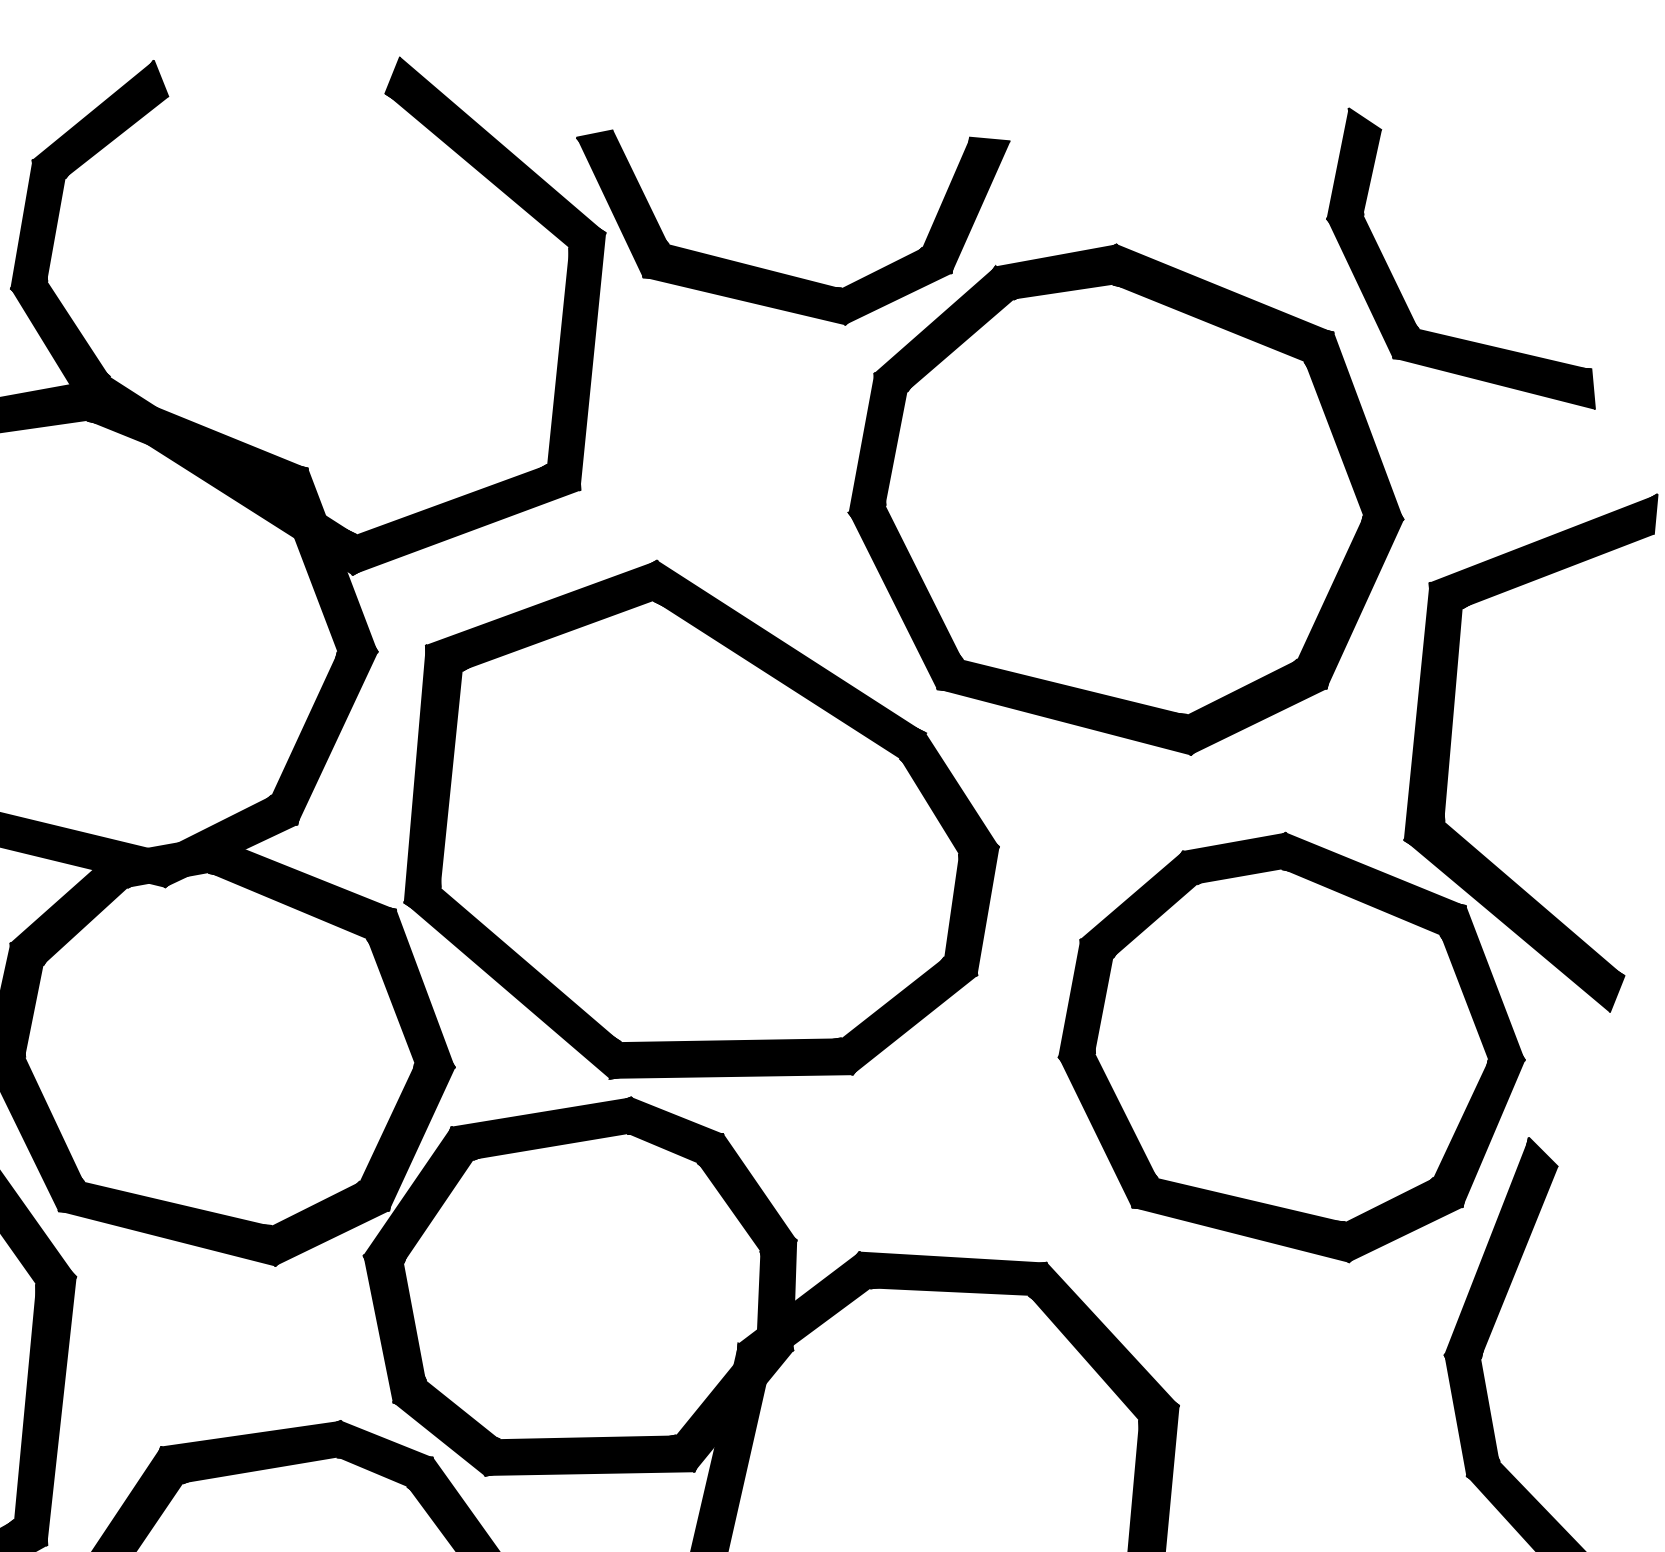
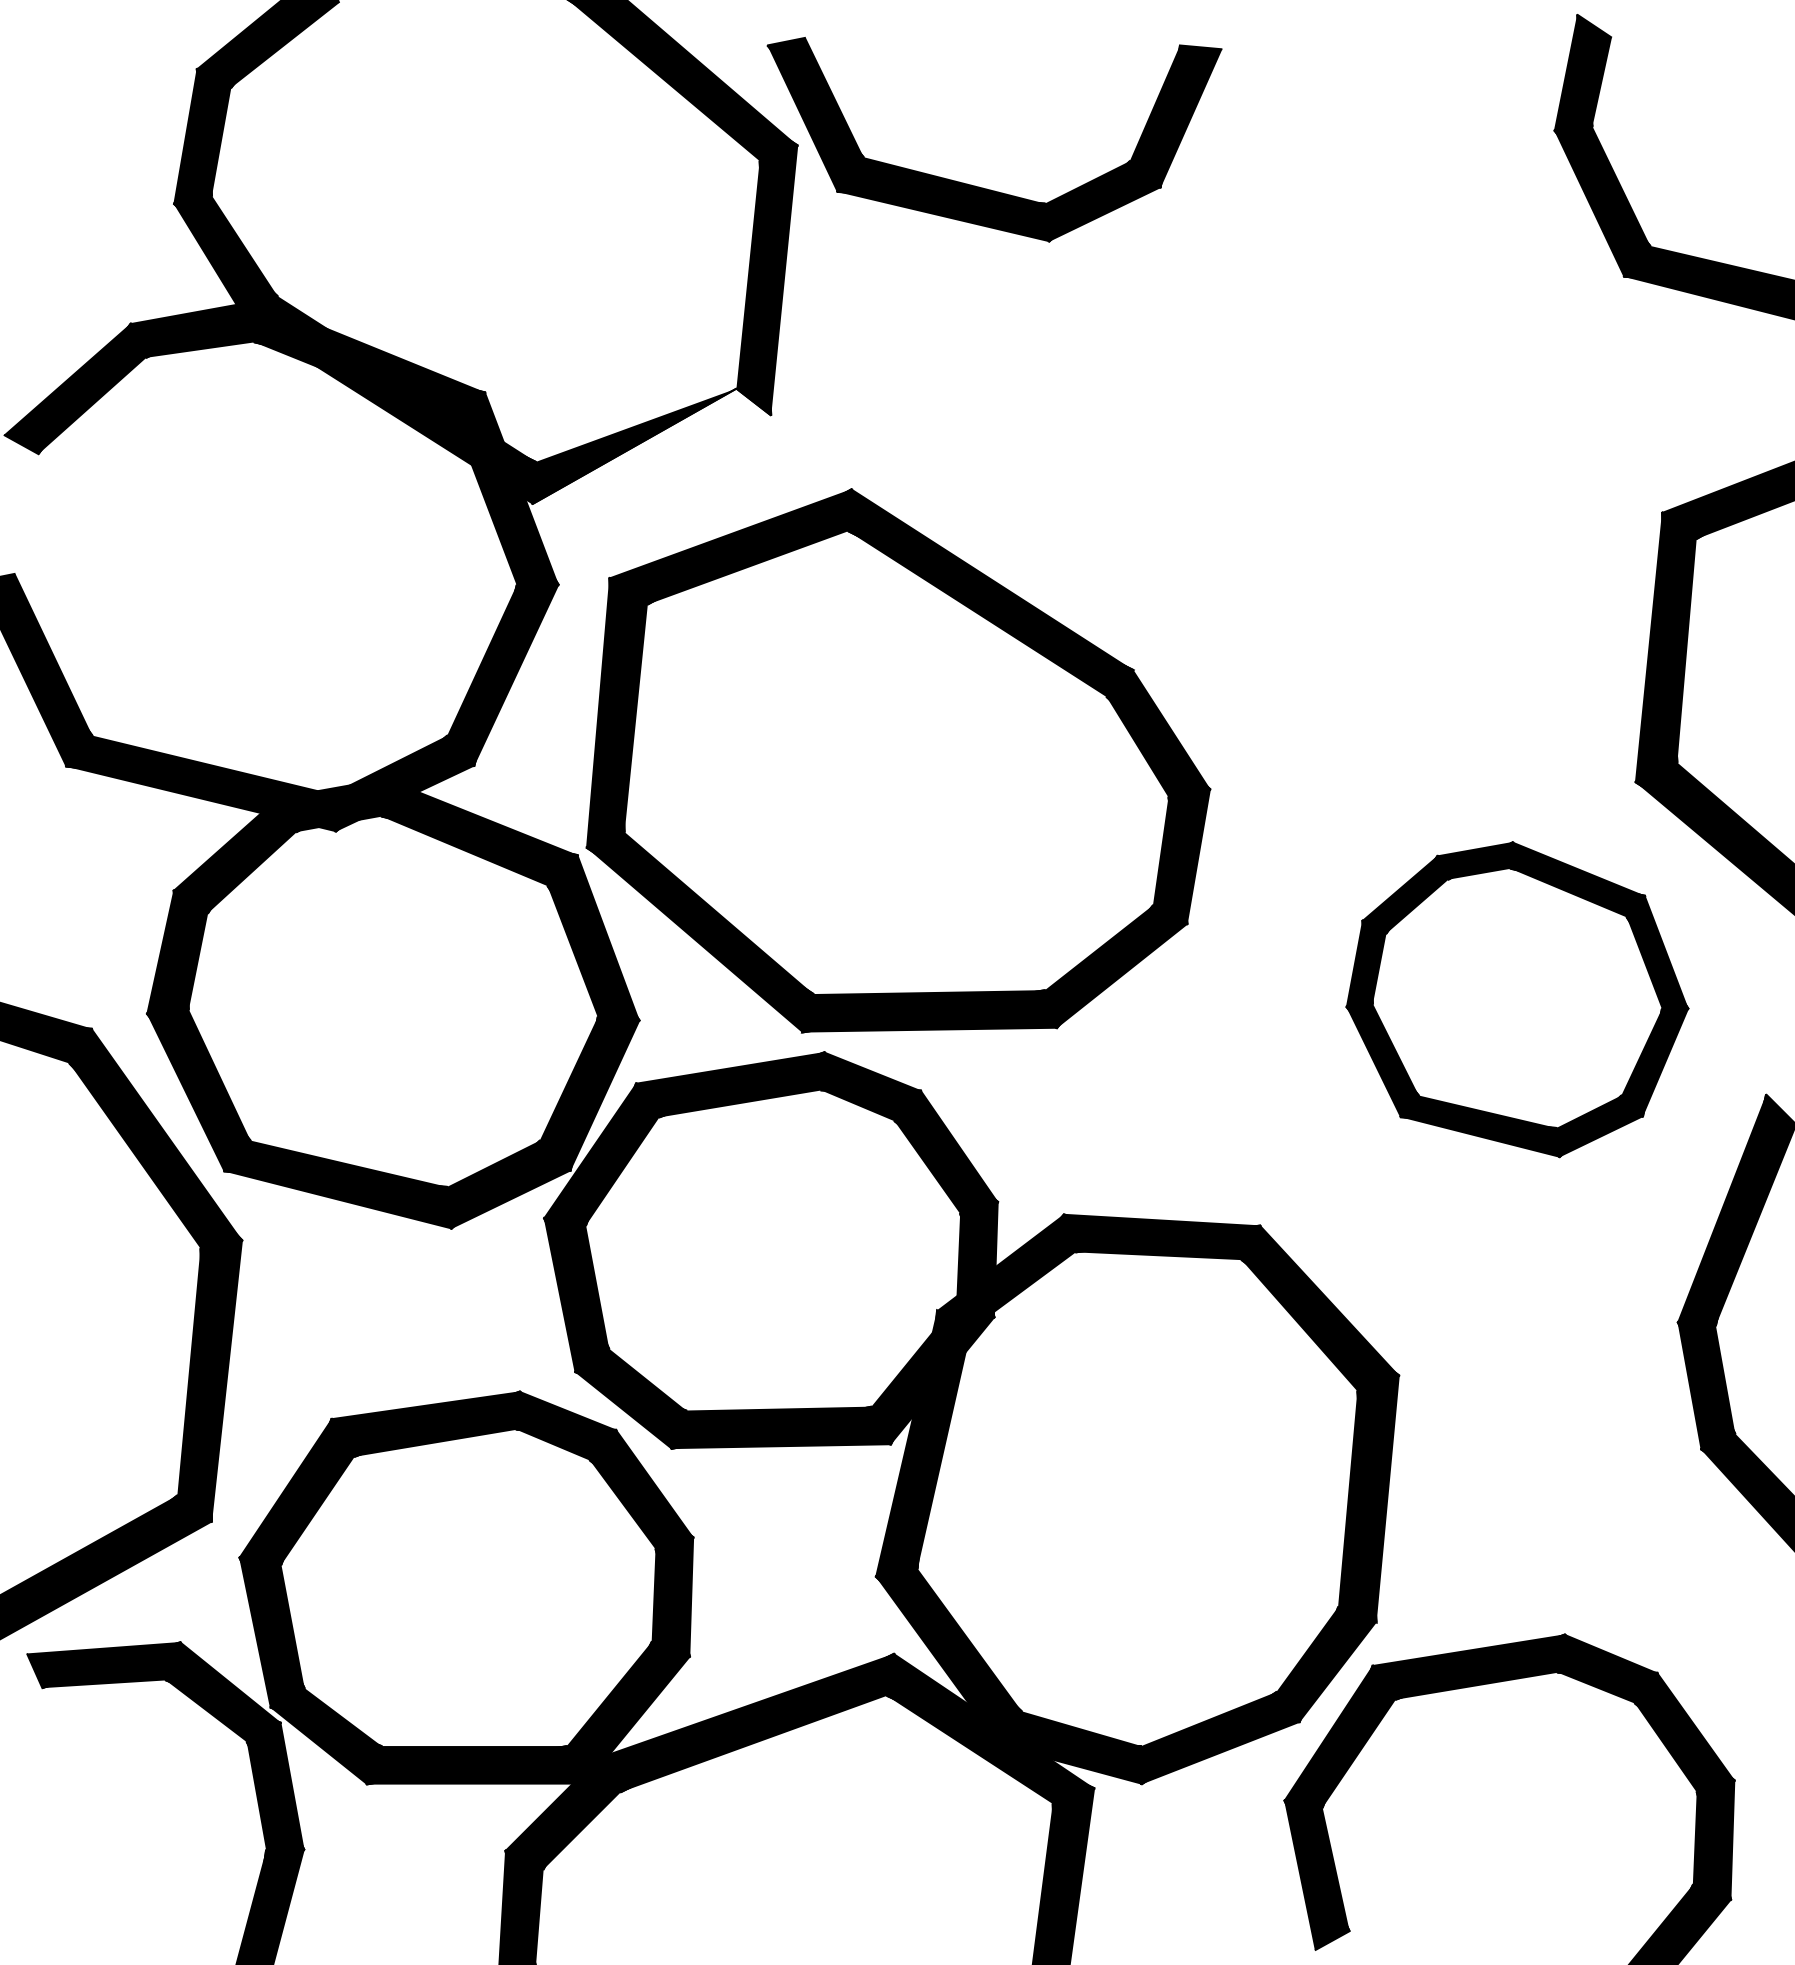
part: (1125, 499) -> (1343, 424), removed
fill: (466, 520) -> (651, 446), removed
part: (1291, 1047) -> (1517, 999), size x0.7

